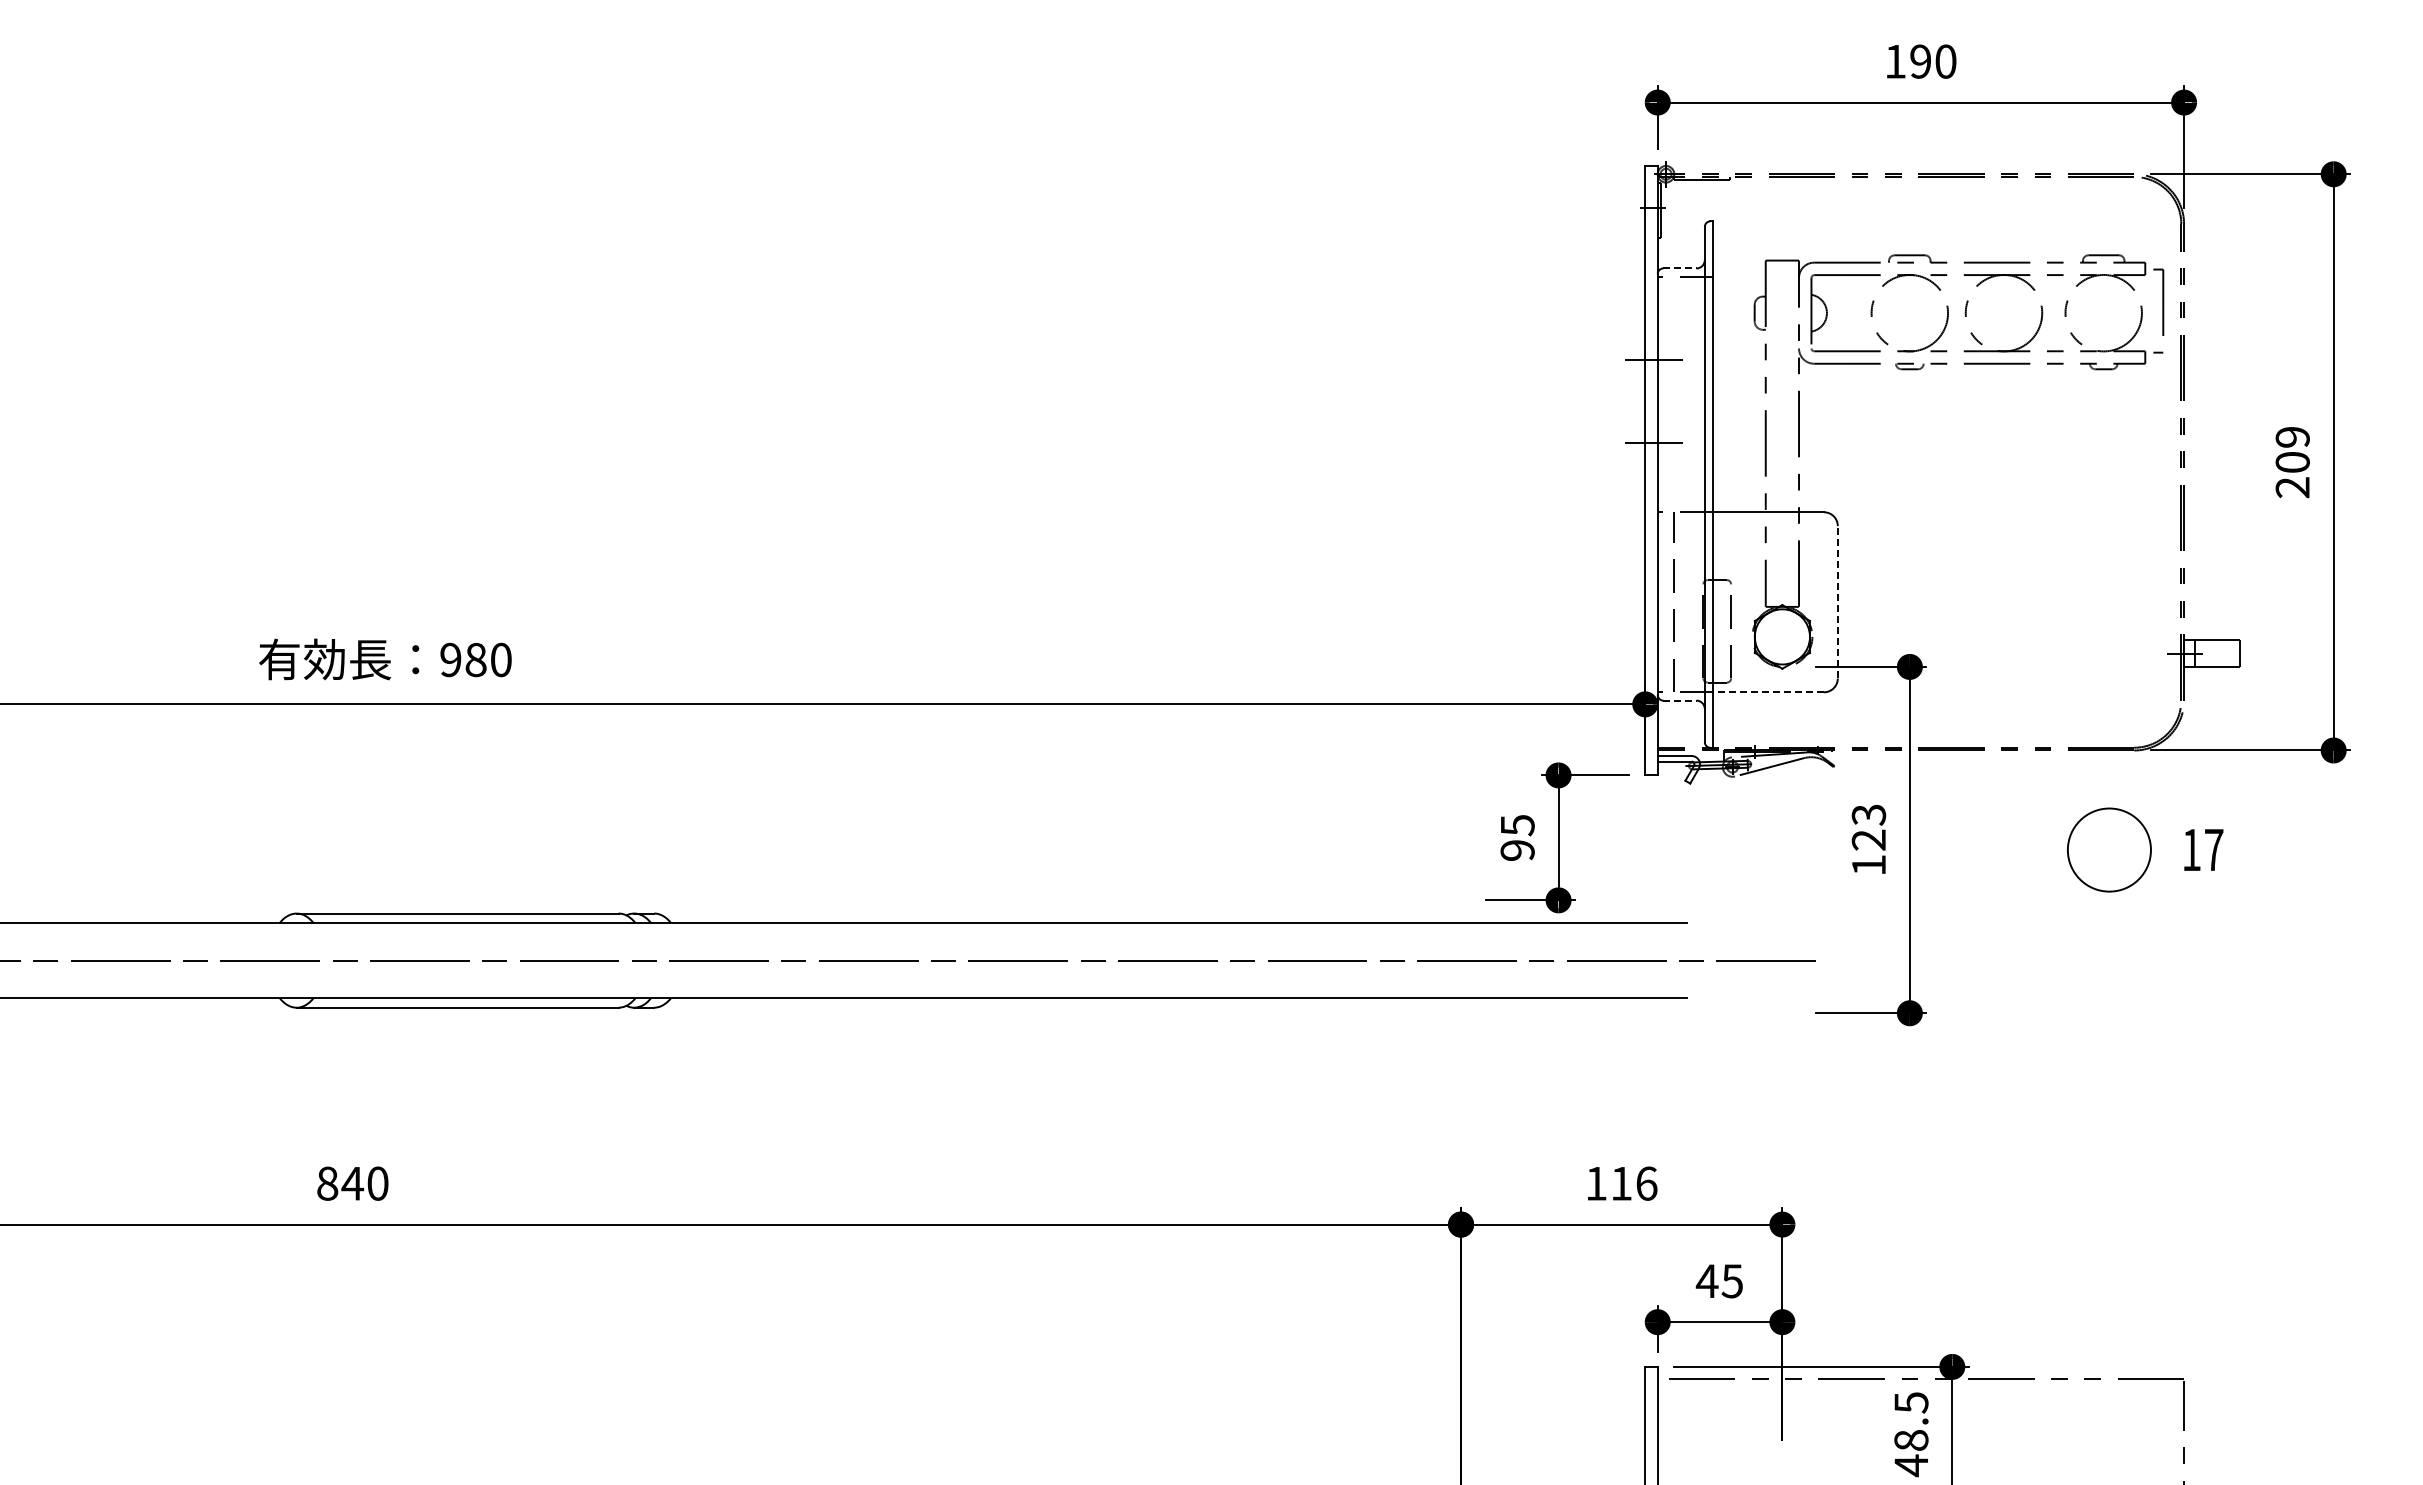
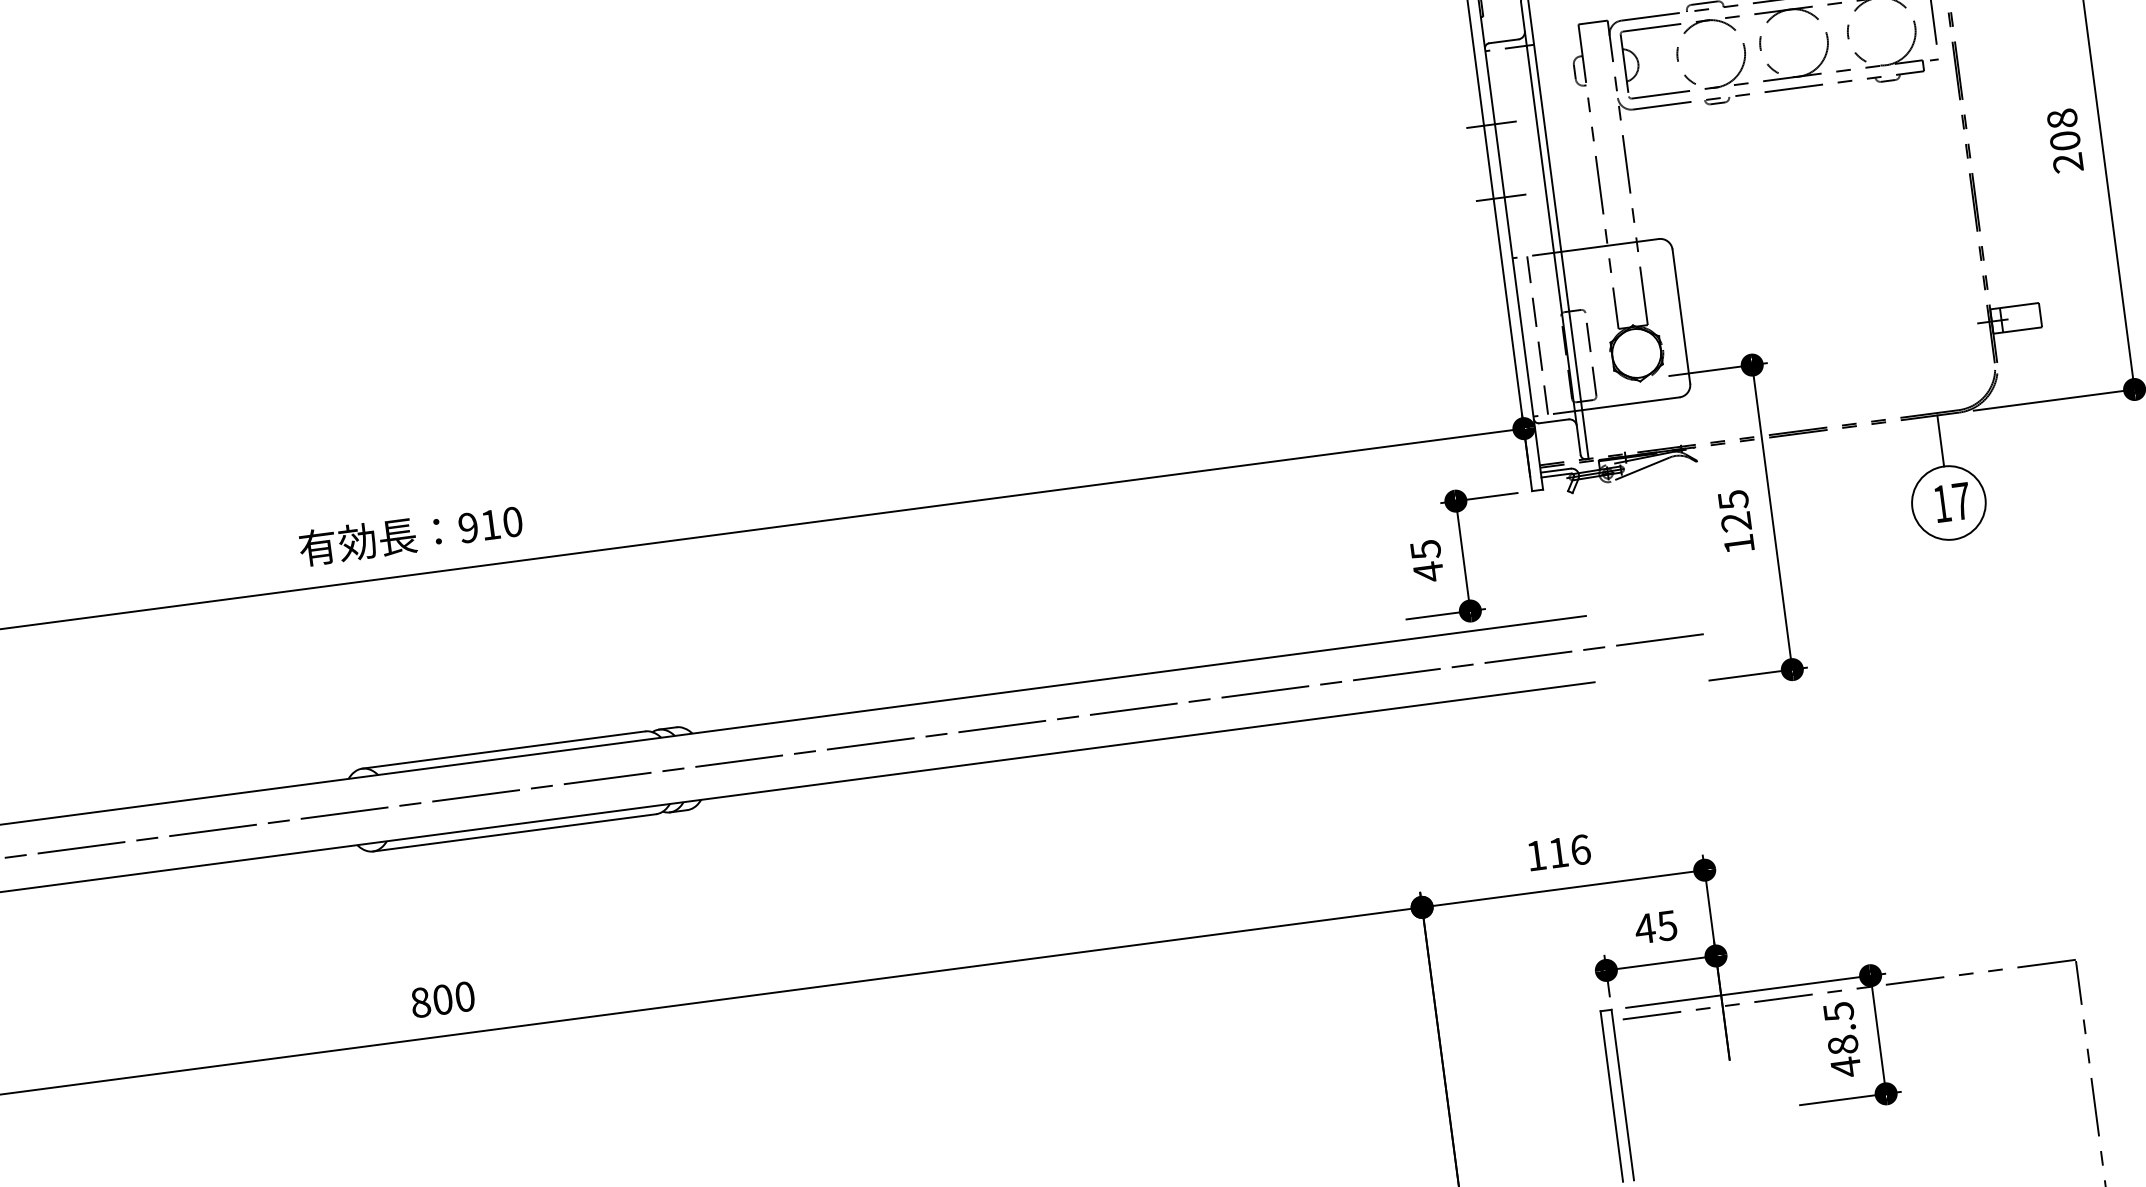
line: (1679, 268) -> (1503, 41), dashed -> solid
text: (2292, 436) -> (2062, 118), 209 -> 208
line: (1837, 601) -> (1681, 315), dashed -> solid
text: (475, 660) -> (490, 525), 980 -> 910
line: (1768, 692) -> (1630, 403), dashed -> solid
line: (1679, 700) -> (1553, 421), dashed -> solid
line: (2109, 779) -> (1940, 440), added
text: (1868, 814) -> (1732, 499), 123 -> 125
text: (2203, 849) -> (1952, 502), moved
text: (1517, 850) -> (1428, 571), 95 -> 45
text: (352, 1183) -> (442, 999), 840 -> 800

